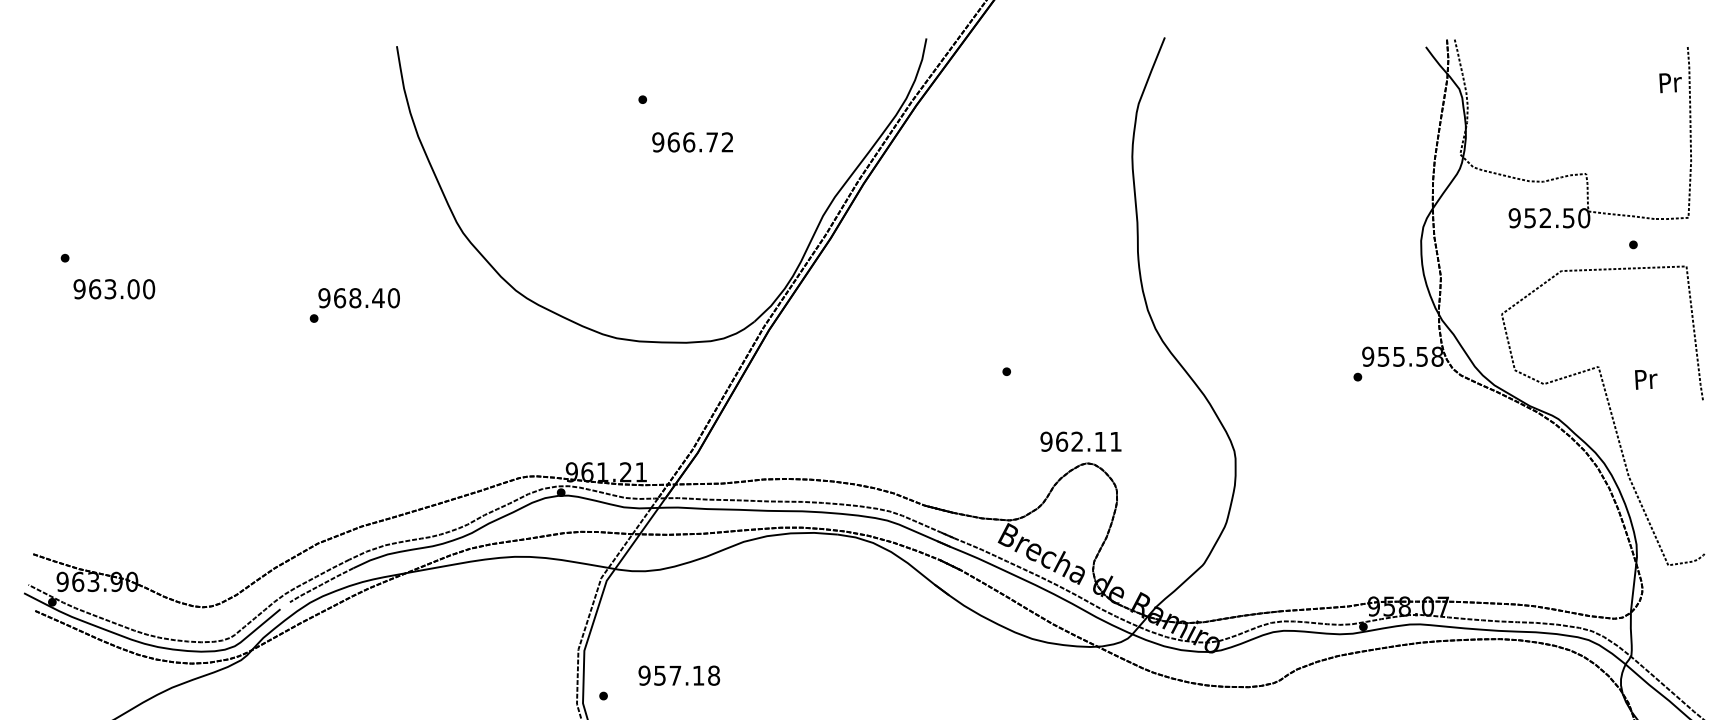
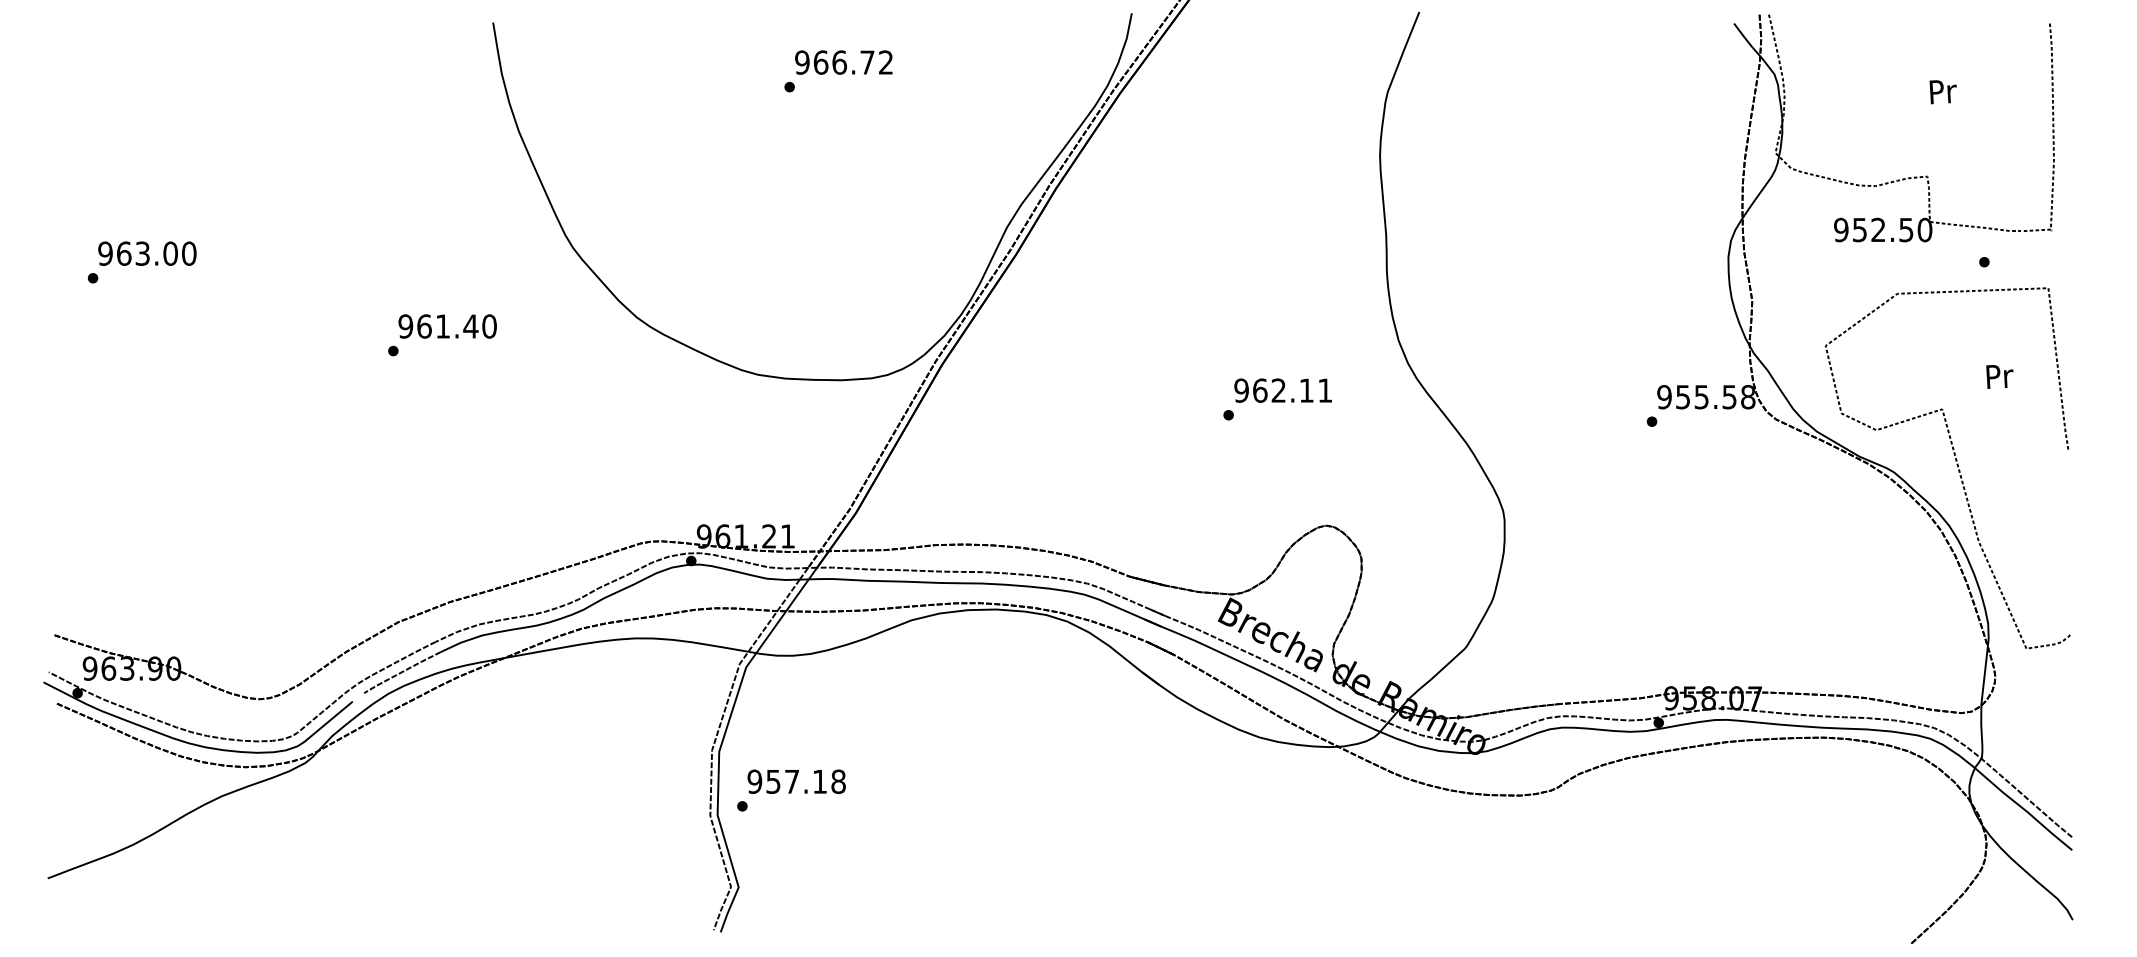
text: (1670, 83) -> (1942, 92), moved
text: (692, 142) -> (843, 62), moved
text: (114, 289) -> (147, 253), moved
text: (354, 298) -> (442, 326), 968.40 -> 961.40
text: (1645, 379) -> (1999, 376), moved
text: (1080, 441) -> (1282, 390), moved
text: (679, 675) -> (796, 781), moved

